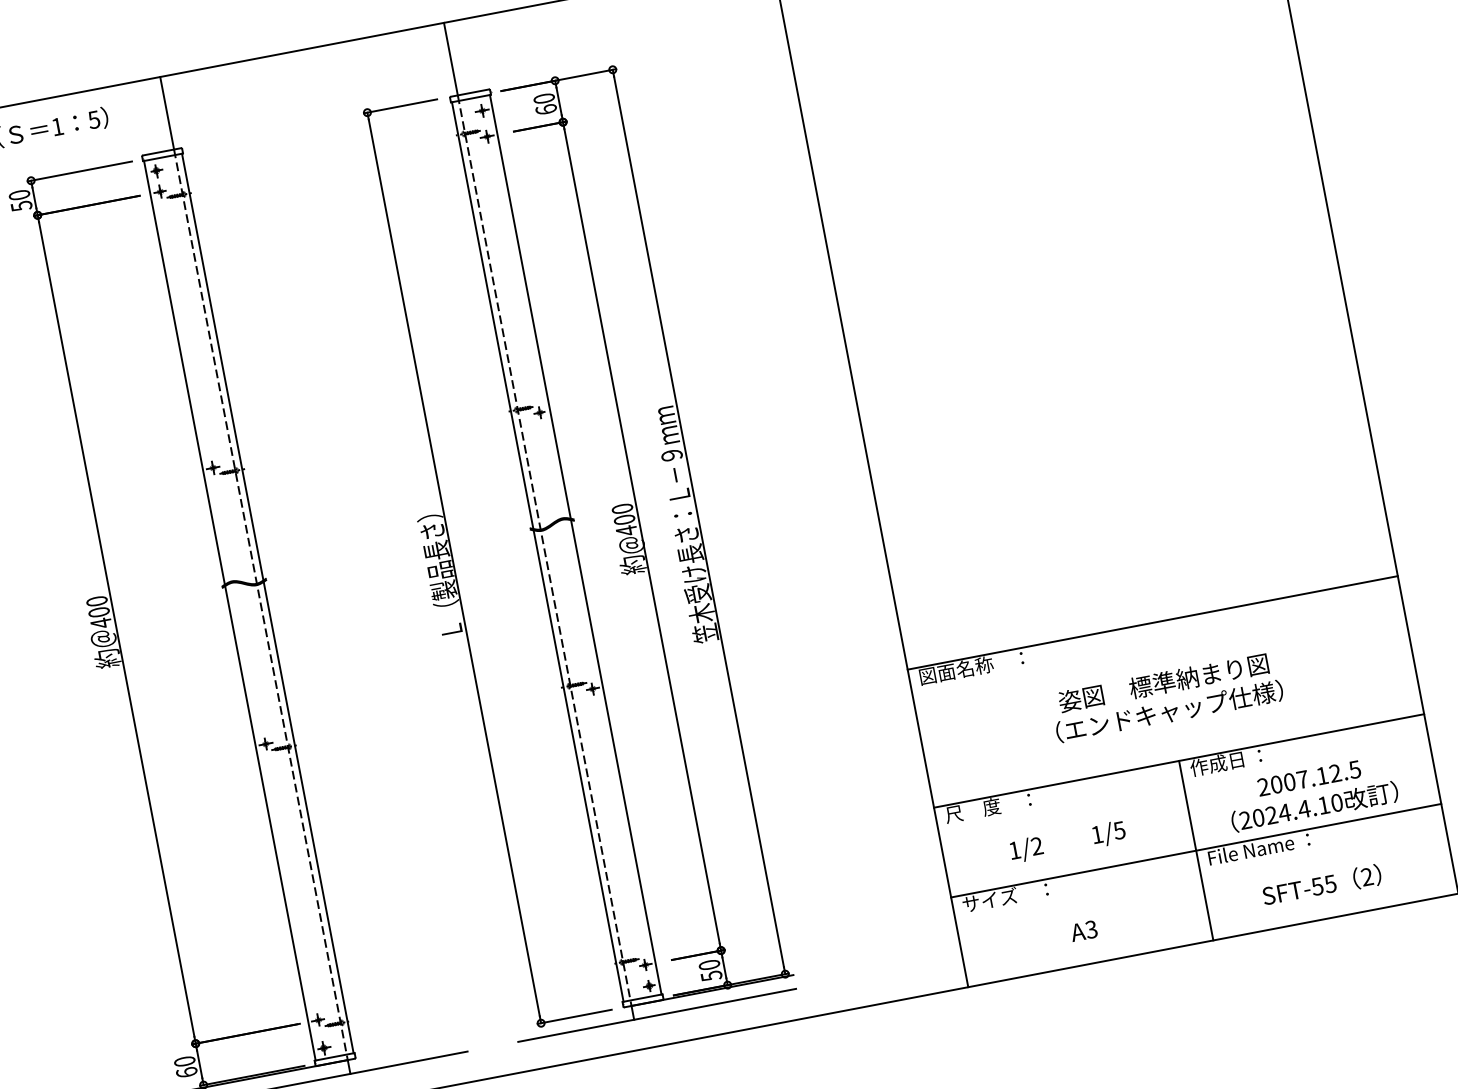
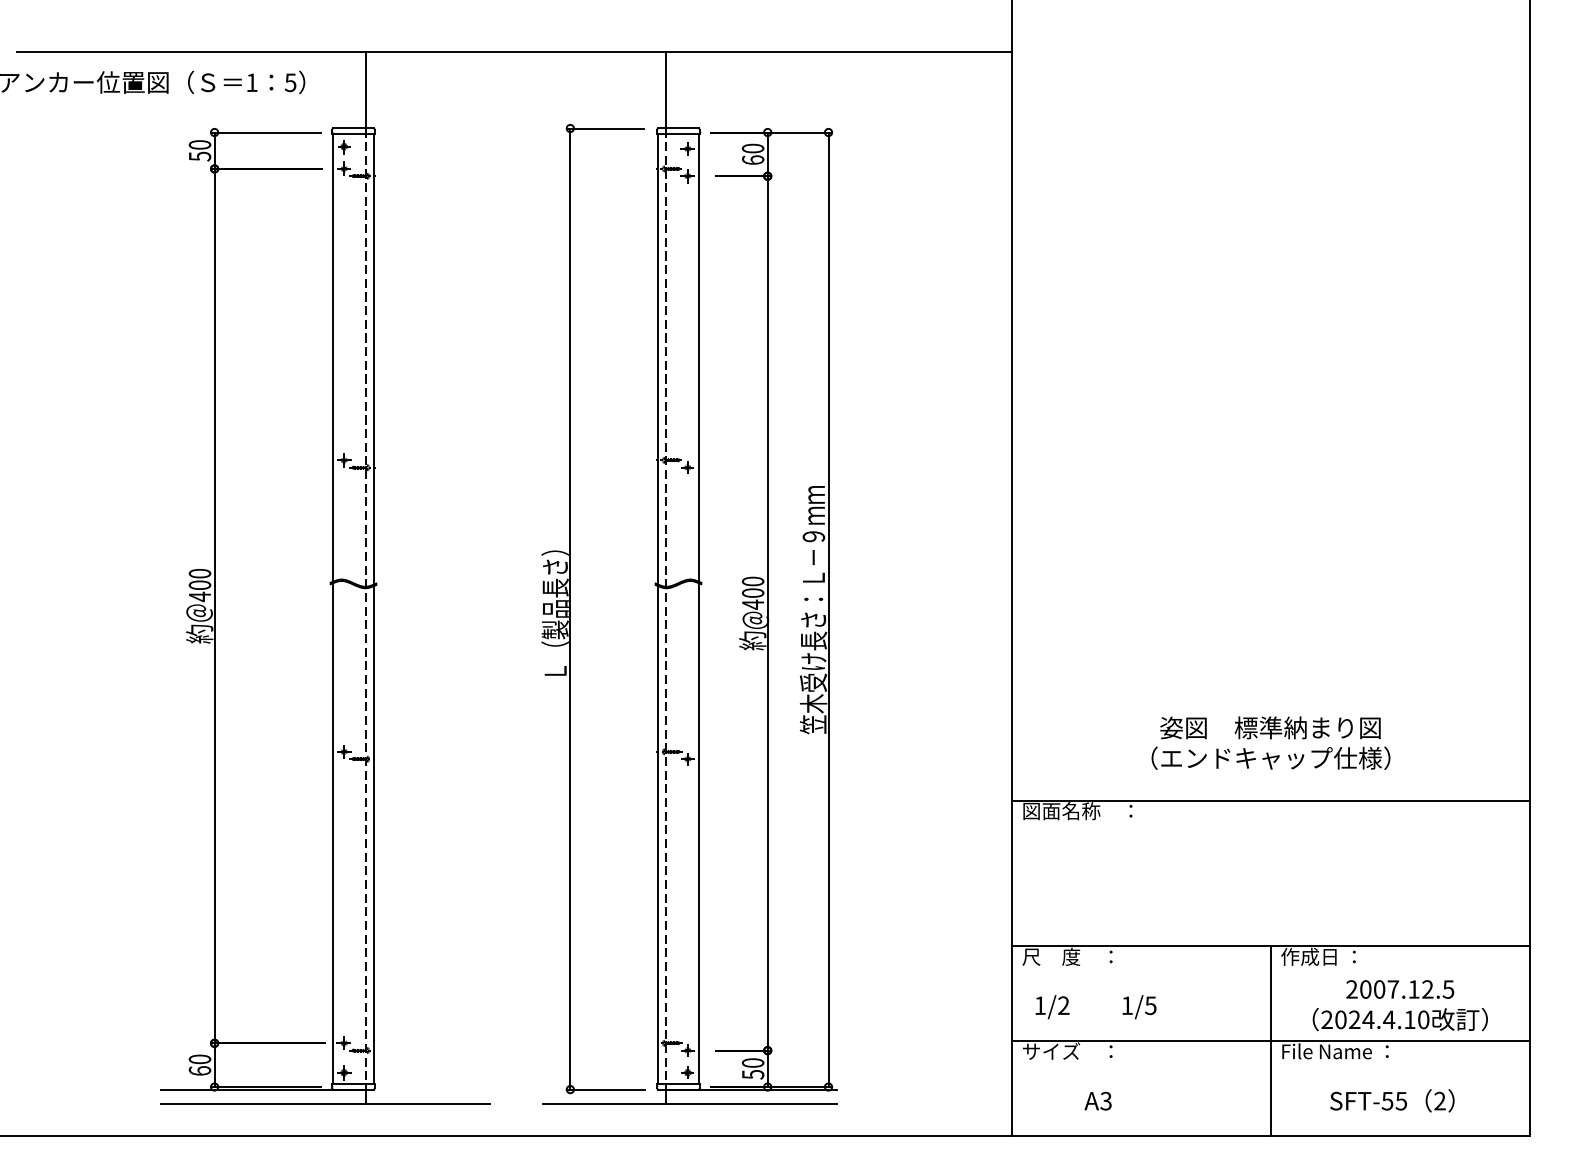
text: (1166, 696) -> (1270, 742), moved
text: (1067, 842) -> (1095, 1007), moved
text: (1083, 930) -> (1097, 1100), moved

